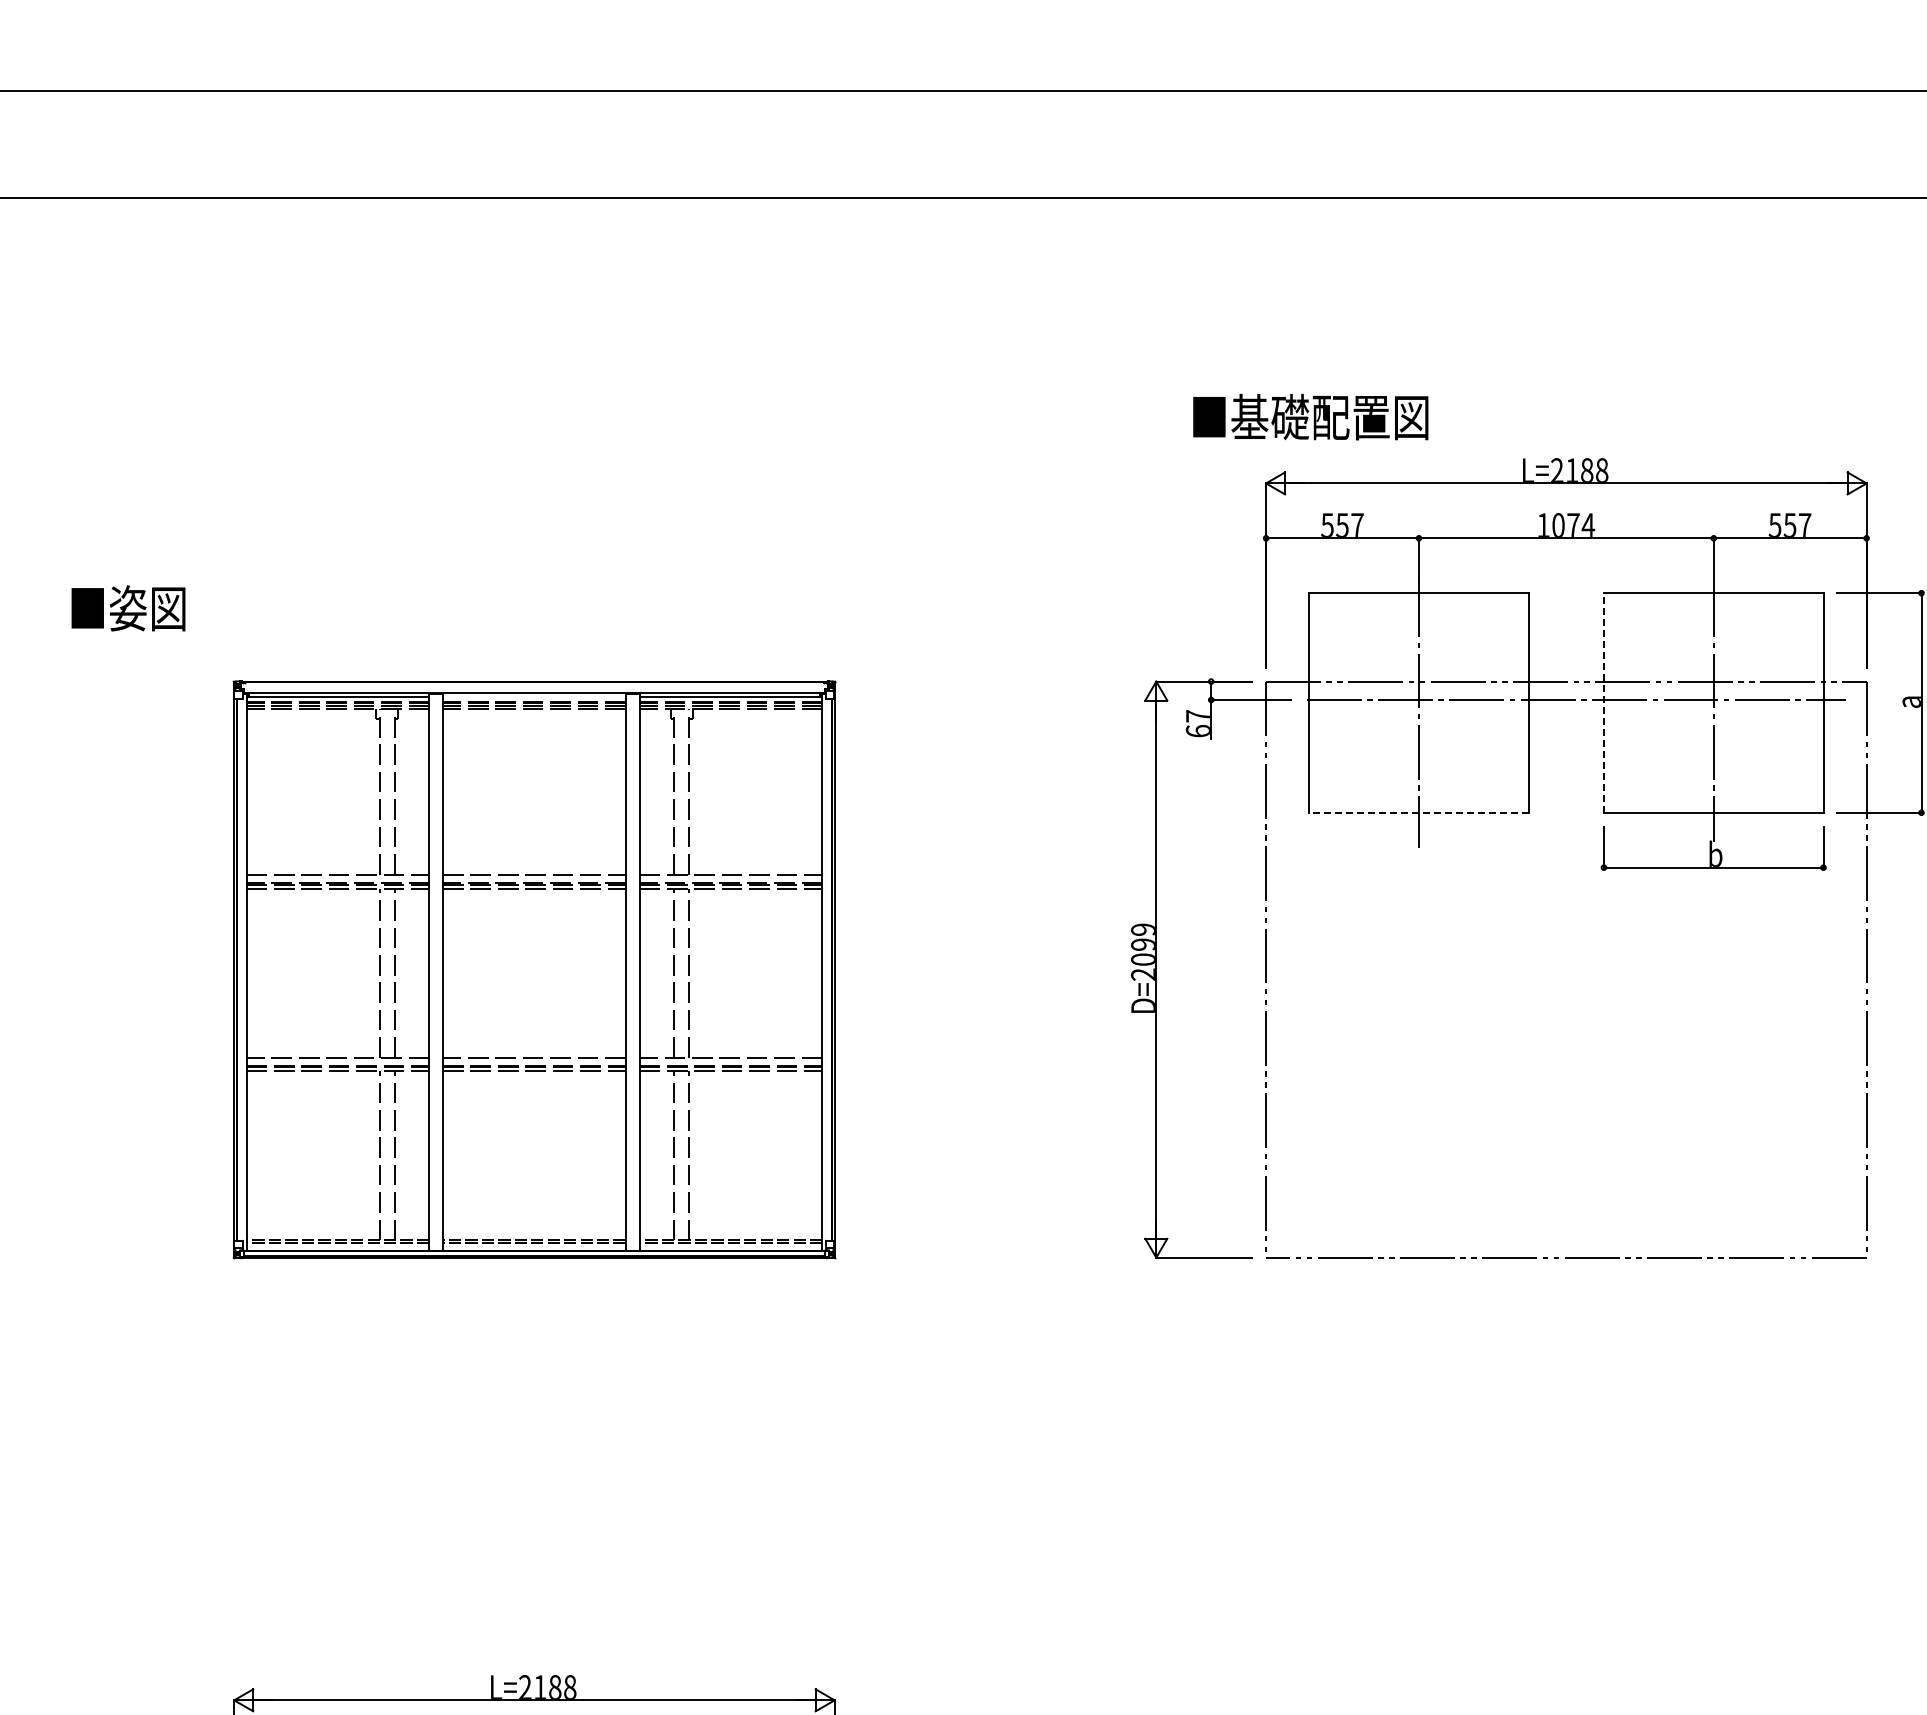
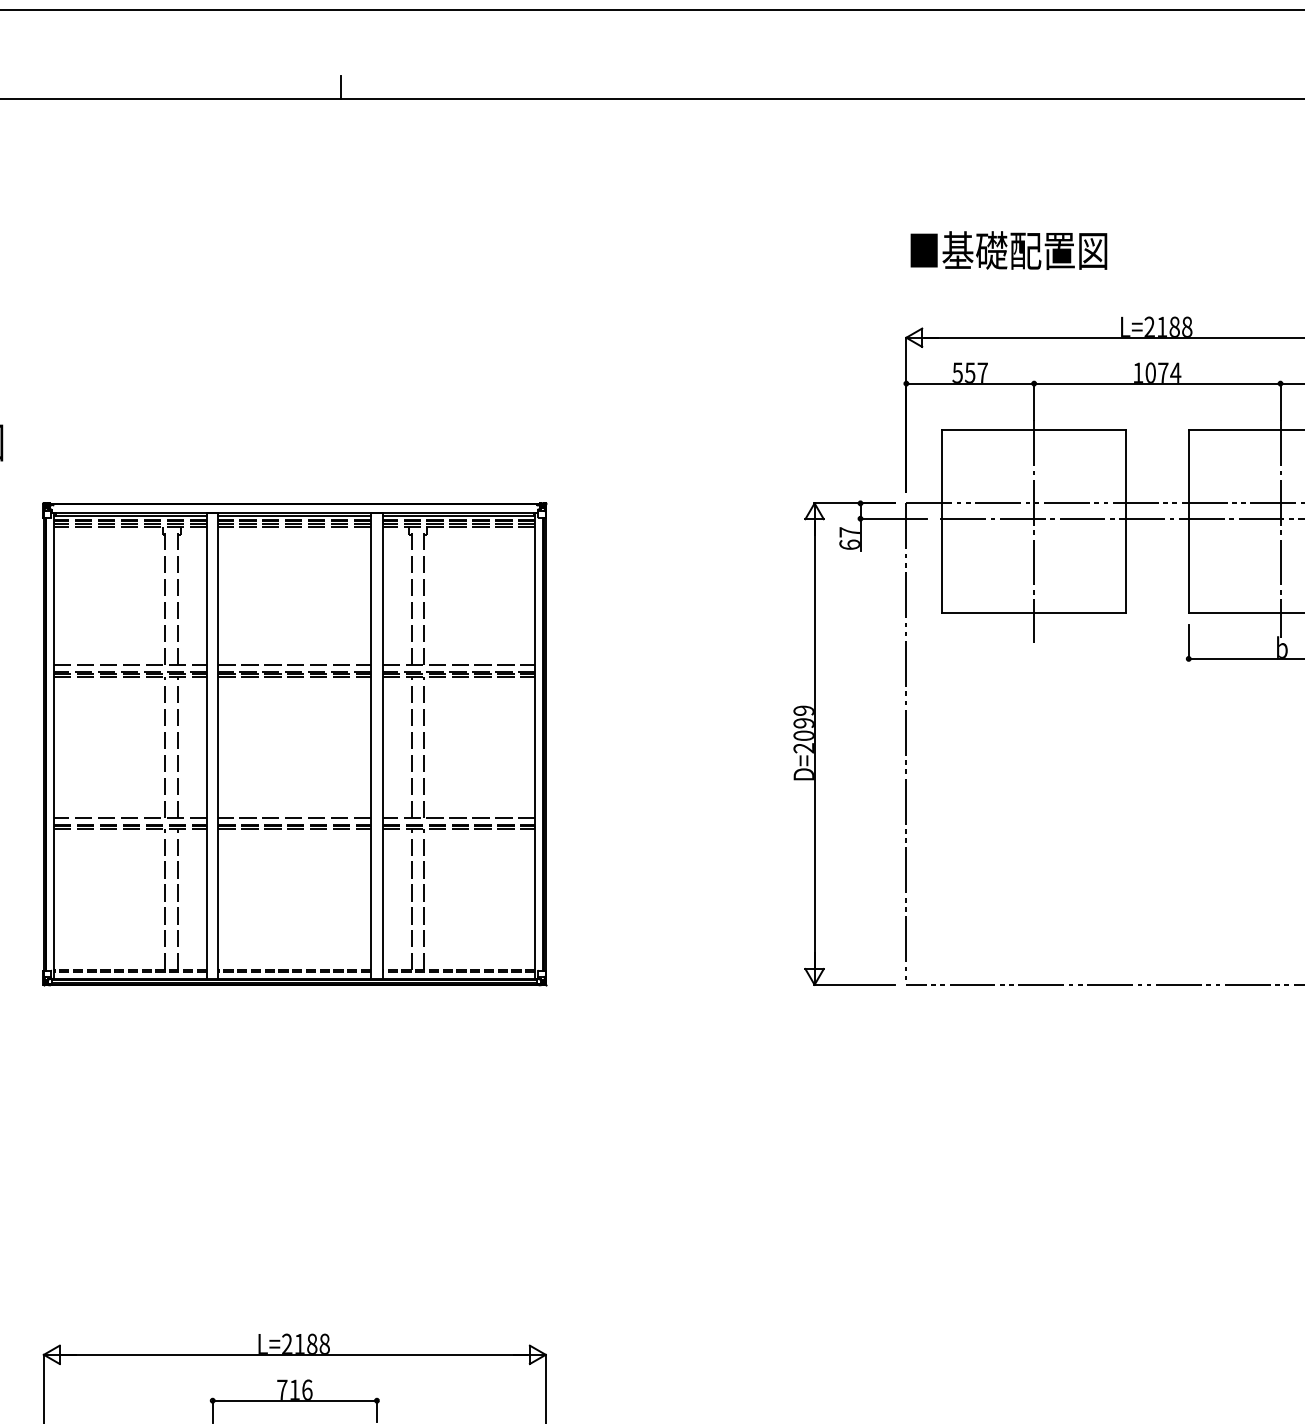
line: (589, 184) -> (340, 87), added
text: (1310, 417) -> (1008, 250), moved
line: (534, 697) -> (294, 516), added
line: (1603, 703) -> (1188, 521), dashed -> solid
line: (1418, 812) -> (1033, 612), dashed -> solid

